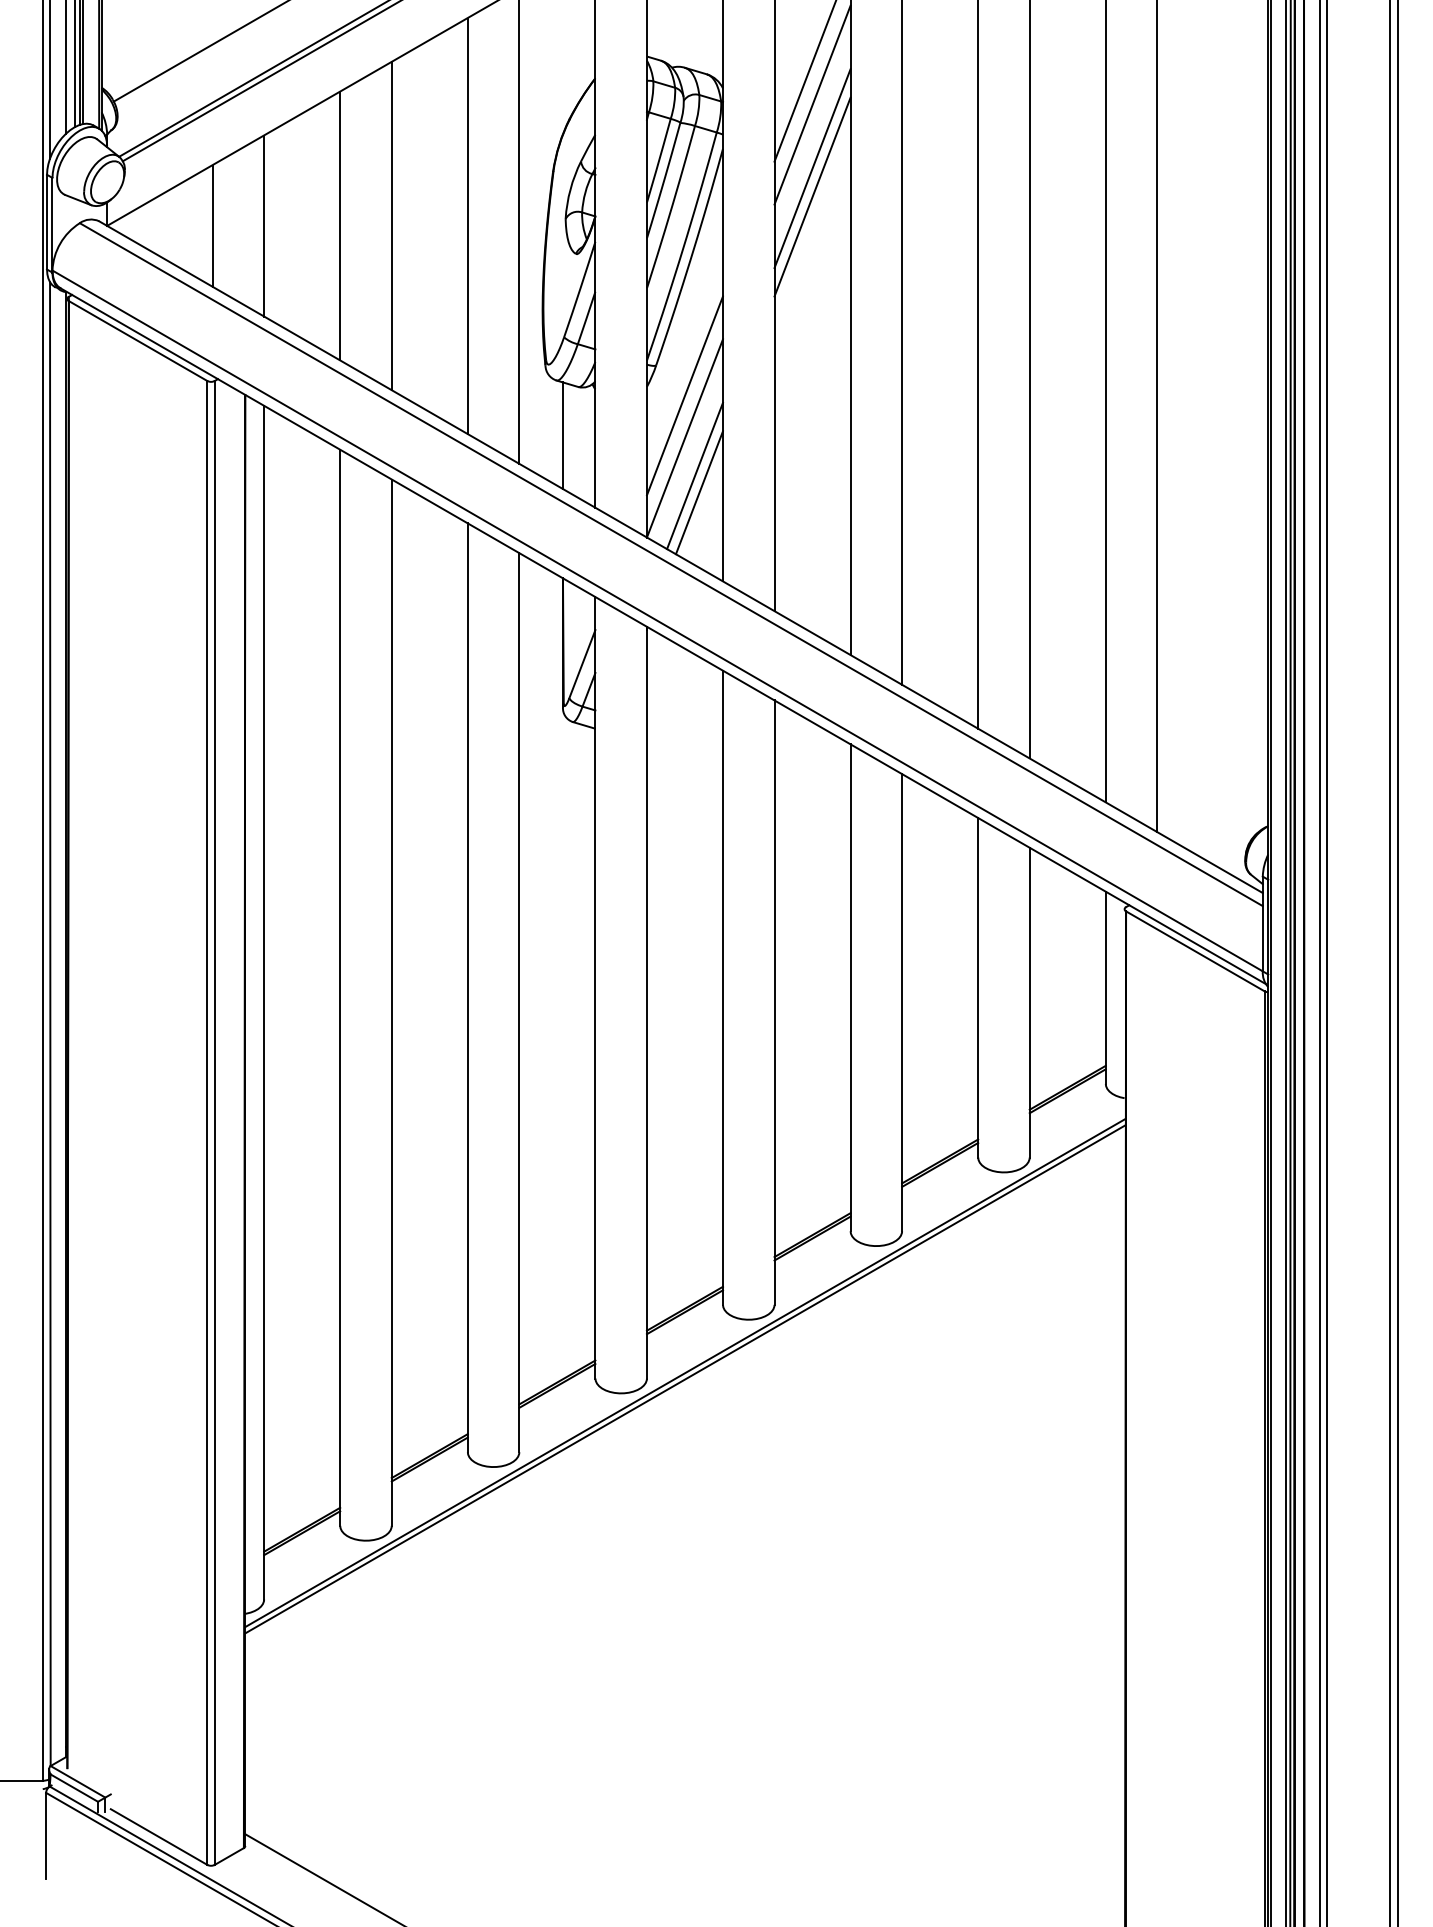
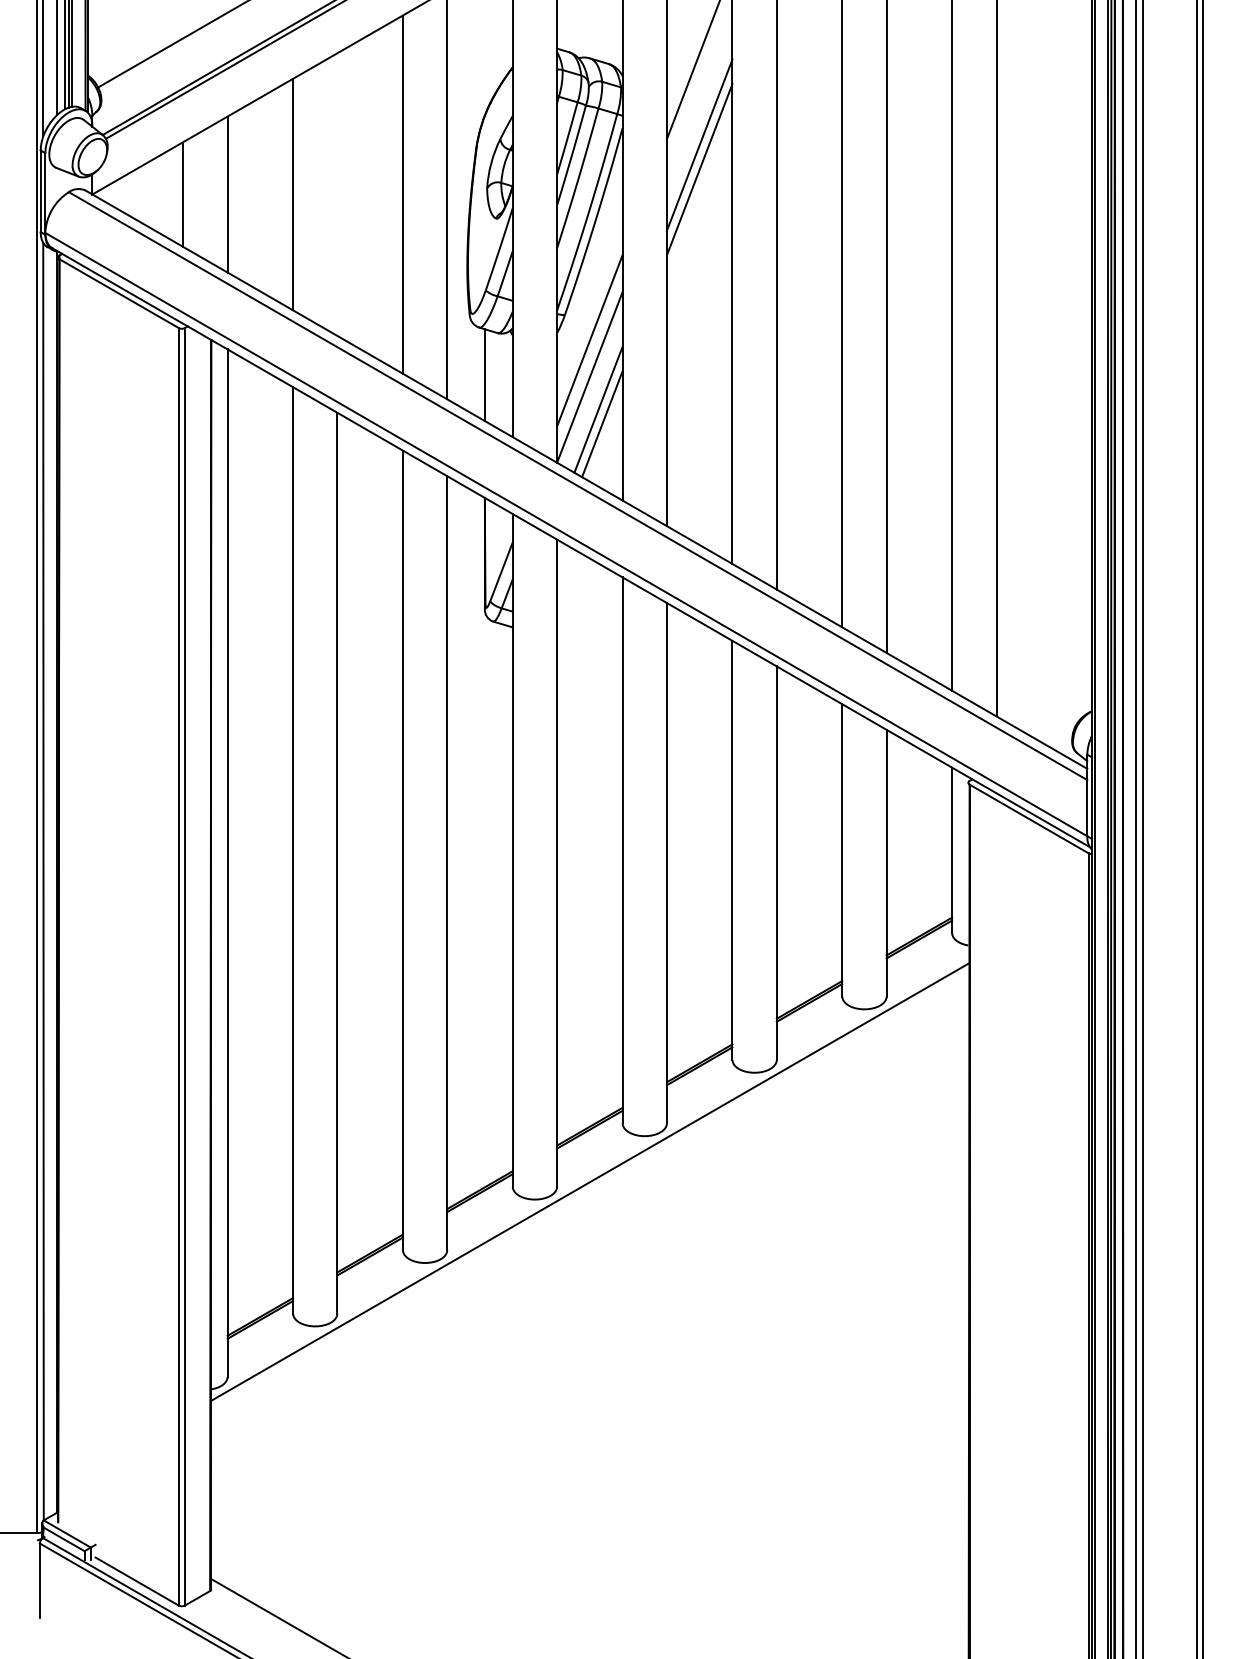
line: (812, 104) -> (699, 89), removed
line: (391, 226) -> (337, 195), removed
line: (684, 1379) -> (589, 1187), removed

